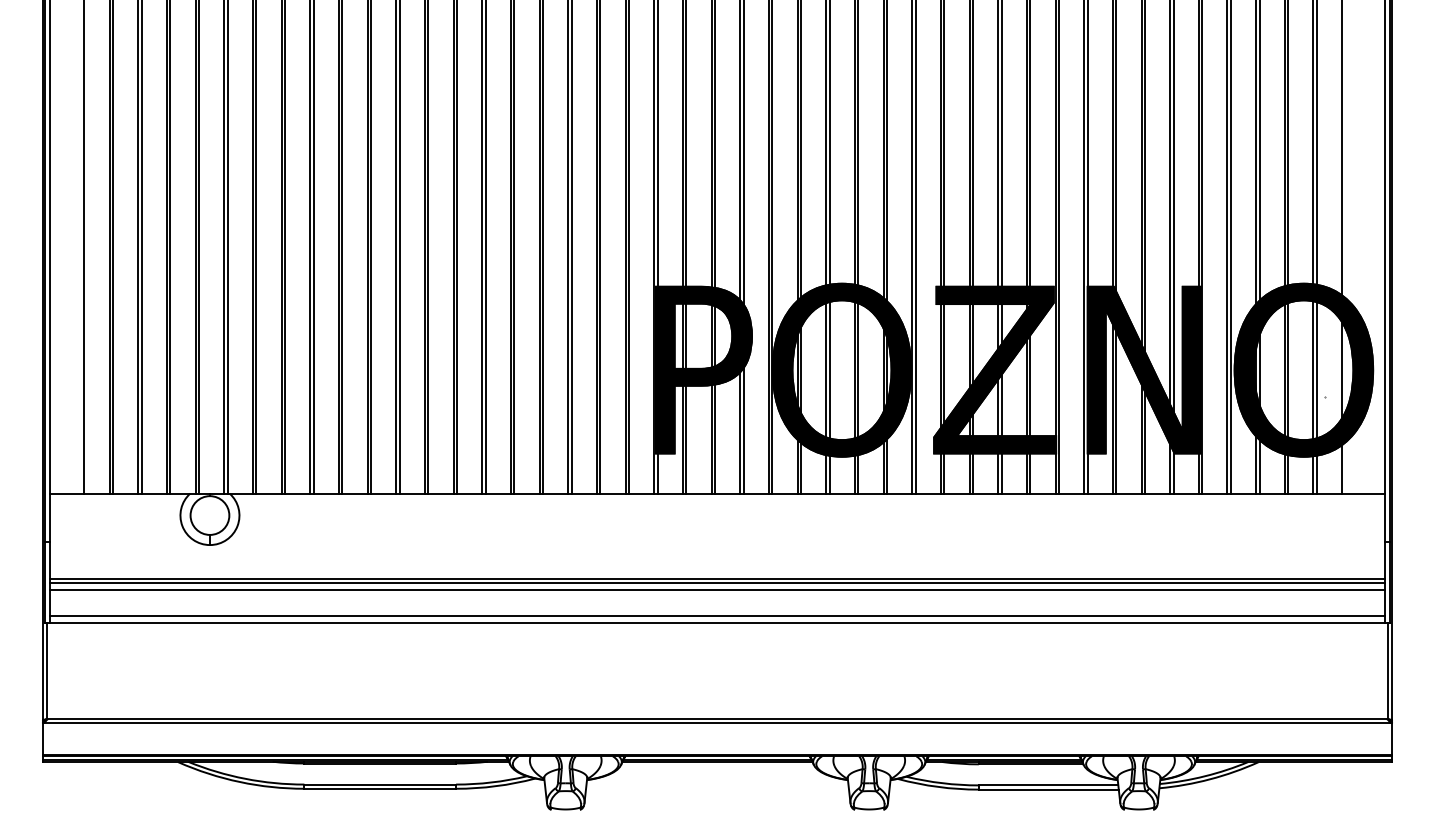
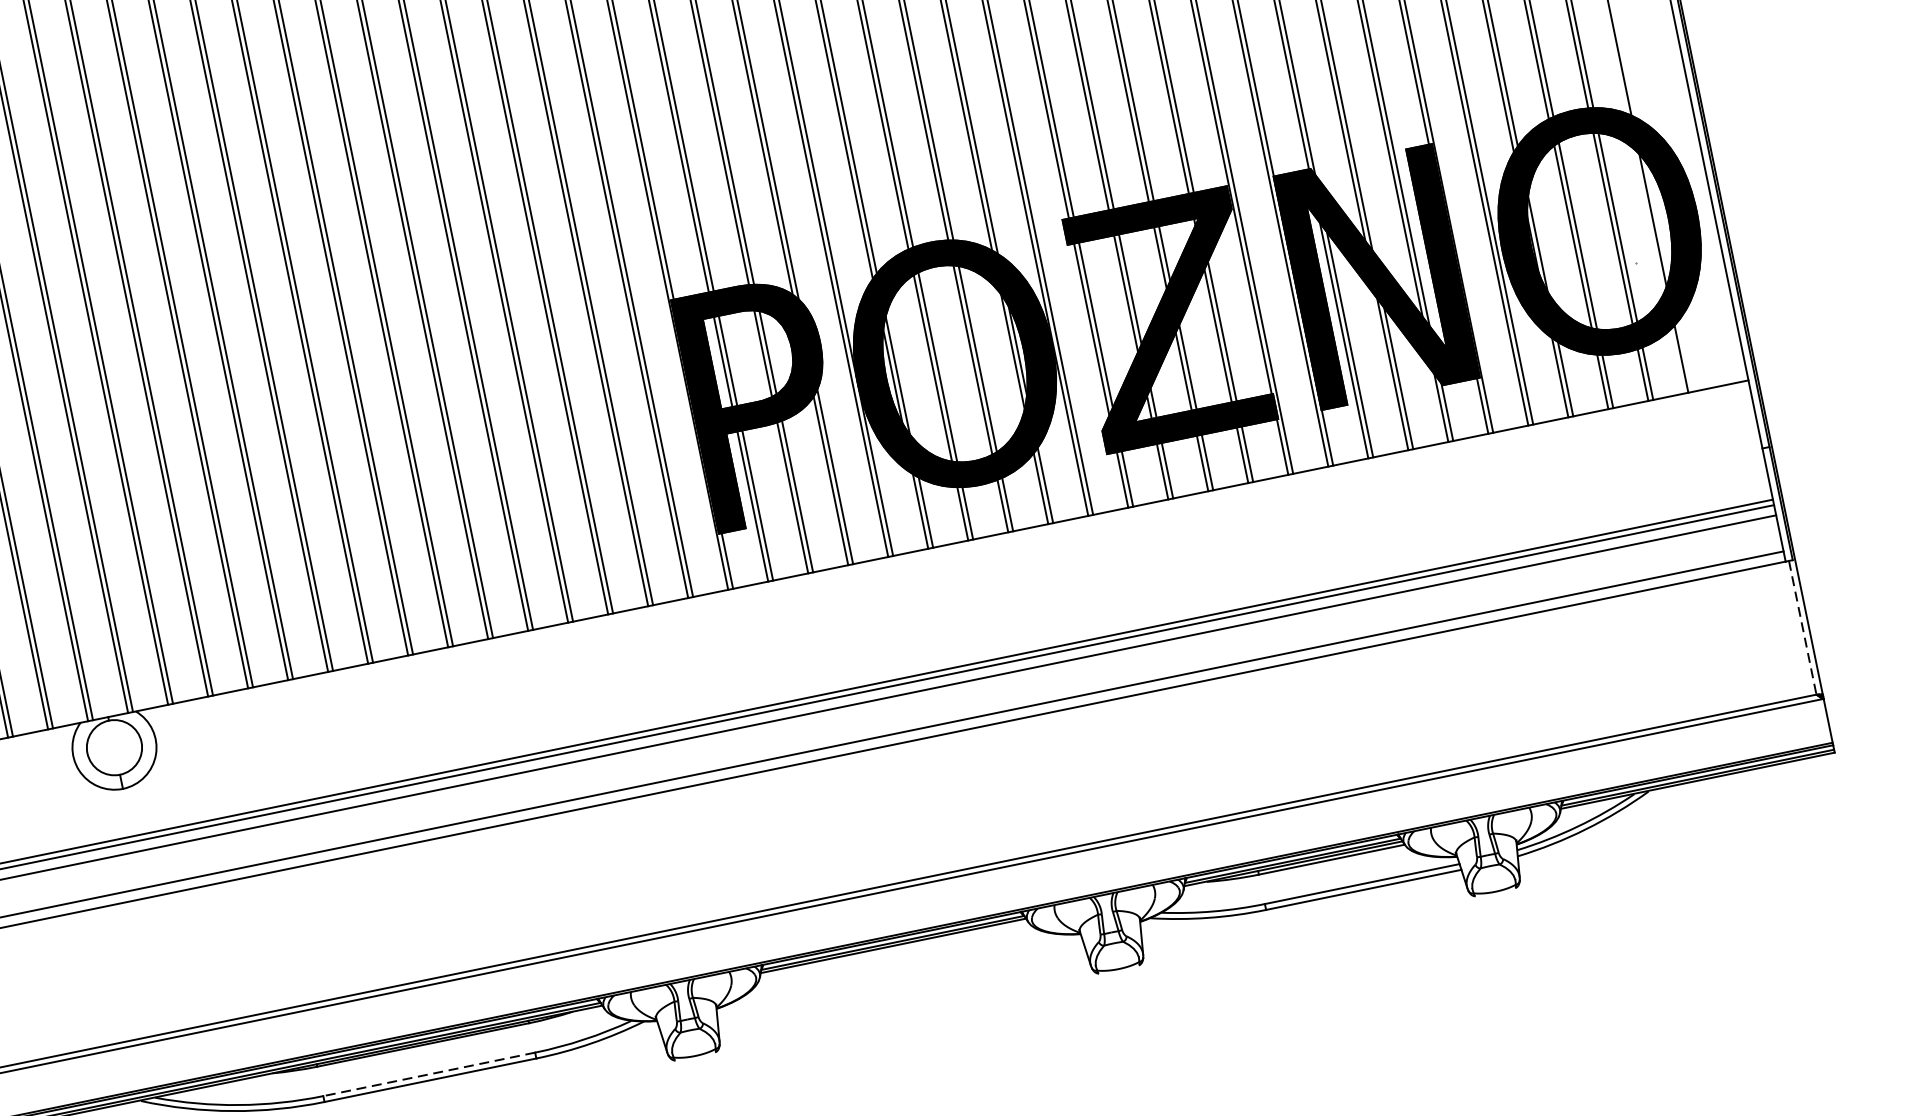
line: (1387, 671) -> (1802, 628), solid -> dashed
line: (380, 784) -> (429, 1074), solid -> dashed

